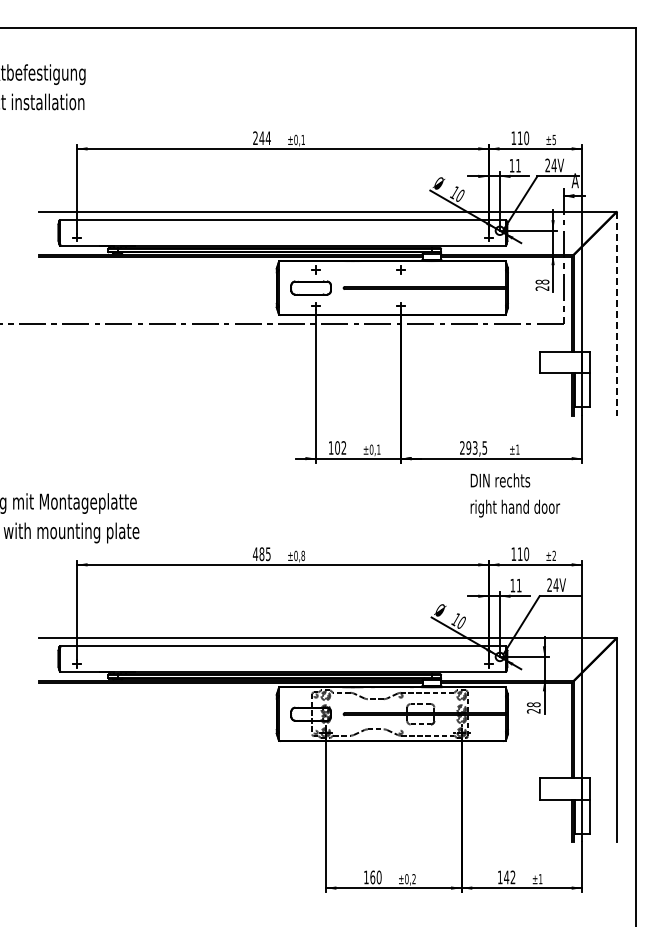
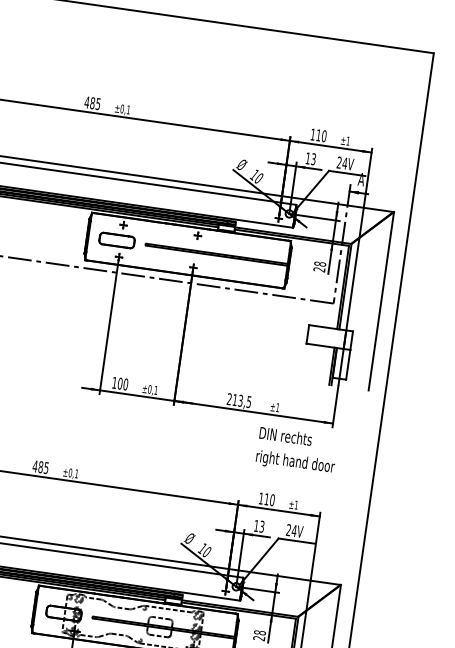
text: (261, 138) -> (92, 103), 244 -> 485
text: (553, 140) -> (347, 141), ±5 -> ±1
text: (518, 165) -> (313, 159), 11 -> 13
line: (616, 314) -> (380, 301), dashed -> solid
text: (343, 447) -> (125, 384), 102 -> 100
text: (468, 447) -> (234, 399), 293,5 -> 213,5
text: (515, 495) -> (297, 451), moved
text: (303, 555) -> (77, 473), ±0,8 -> ±0,1
text: (553, 555) -> (295, 504), ±2 -> ±1
text: (518, 585) -> (261, 526), 11 -> 13

